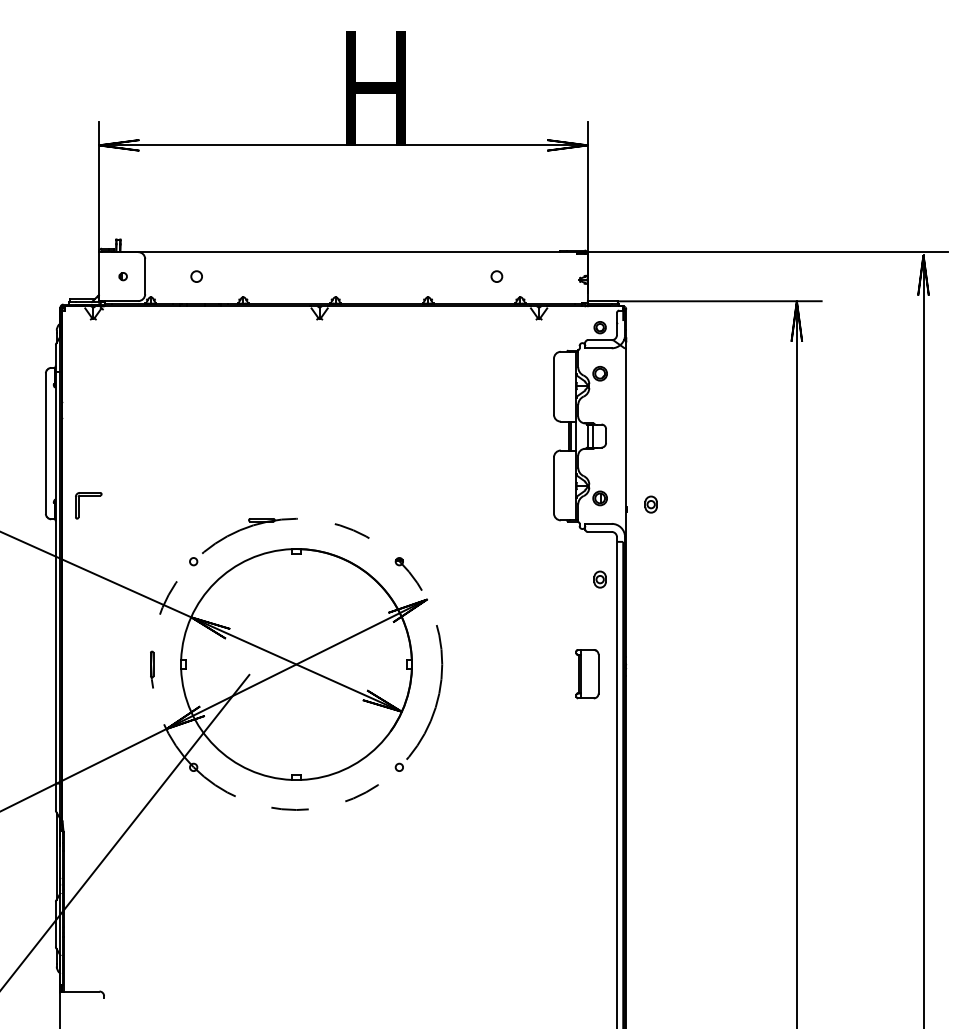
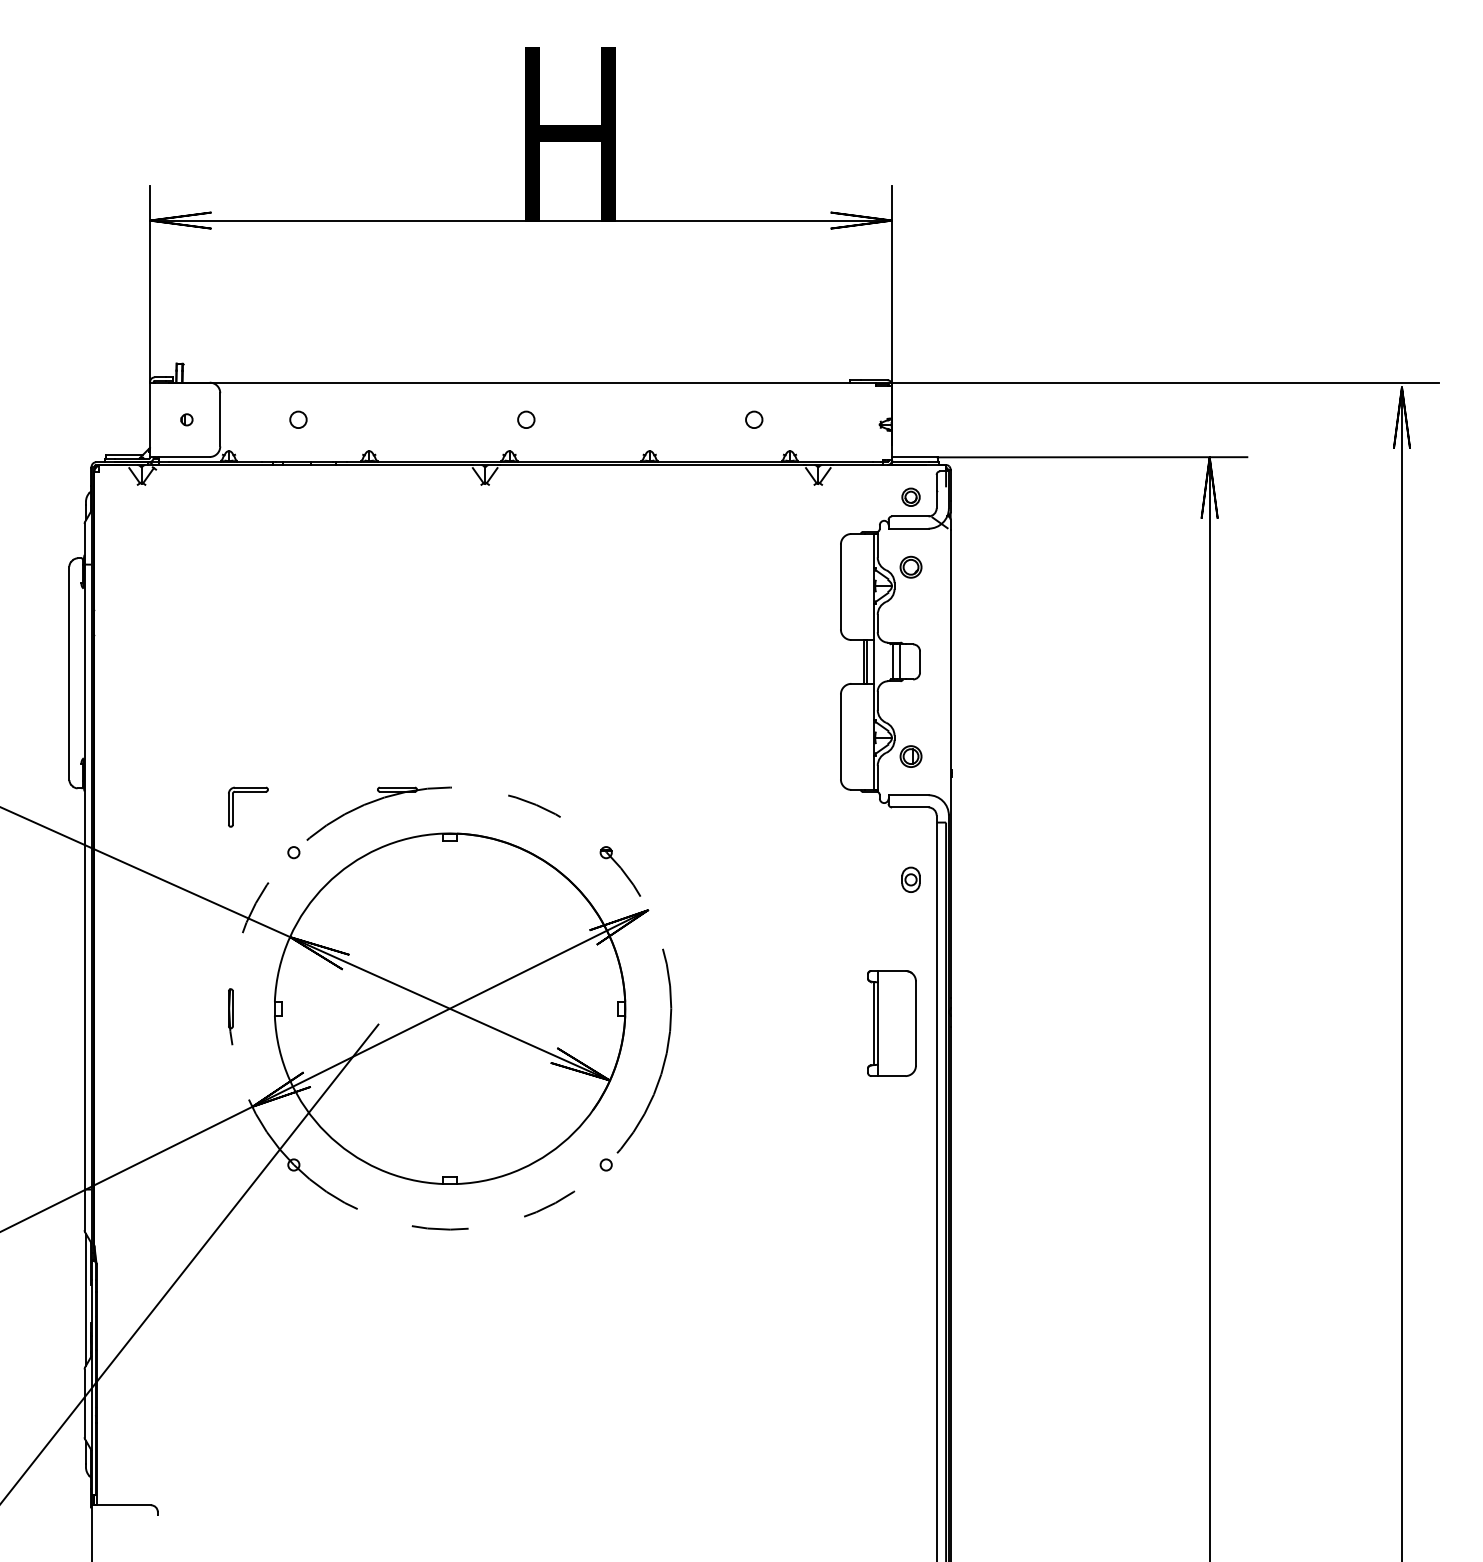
circle: (346, 276) -> (525, 419), added
part: (88, 496) -> (248, 793), moved
part: (650, 504) -> (987, 765), removed
part: (587, 673) -> (891, 1022), size x1.43

